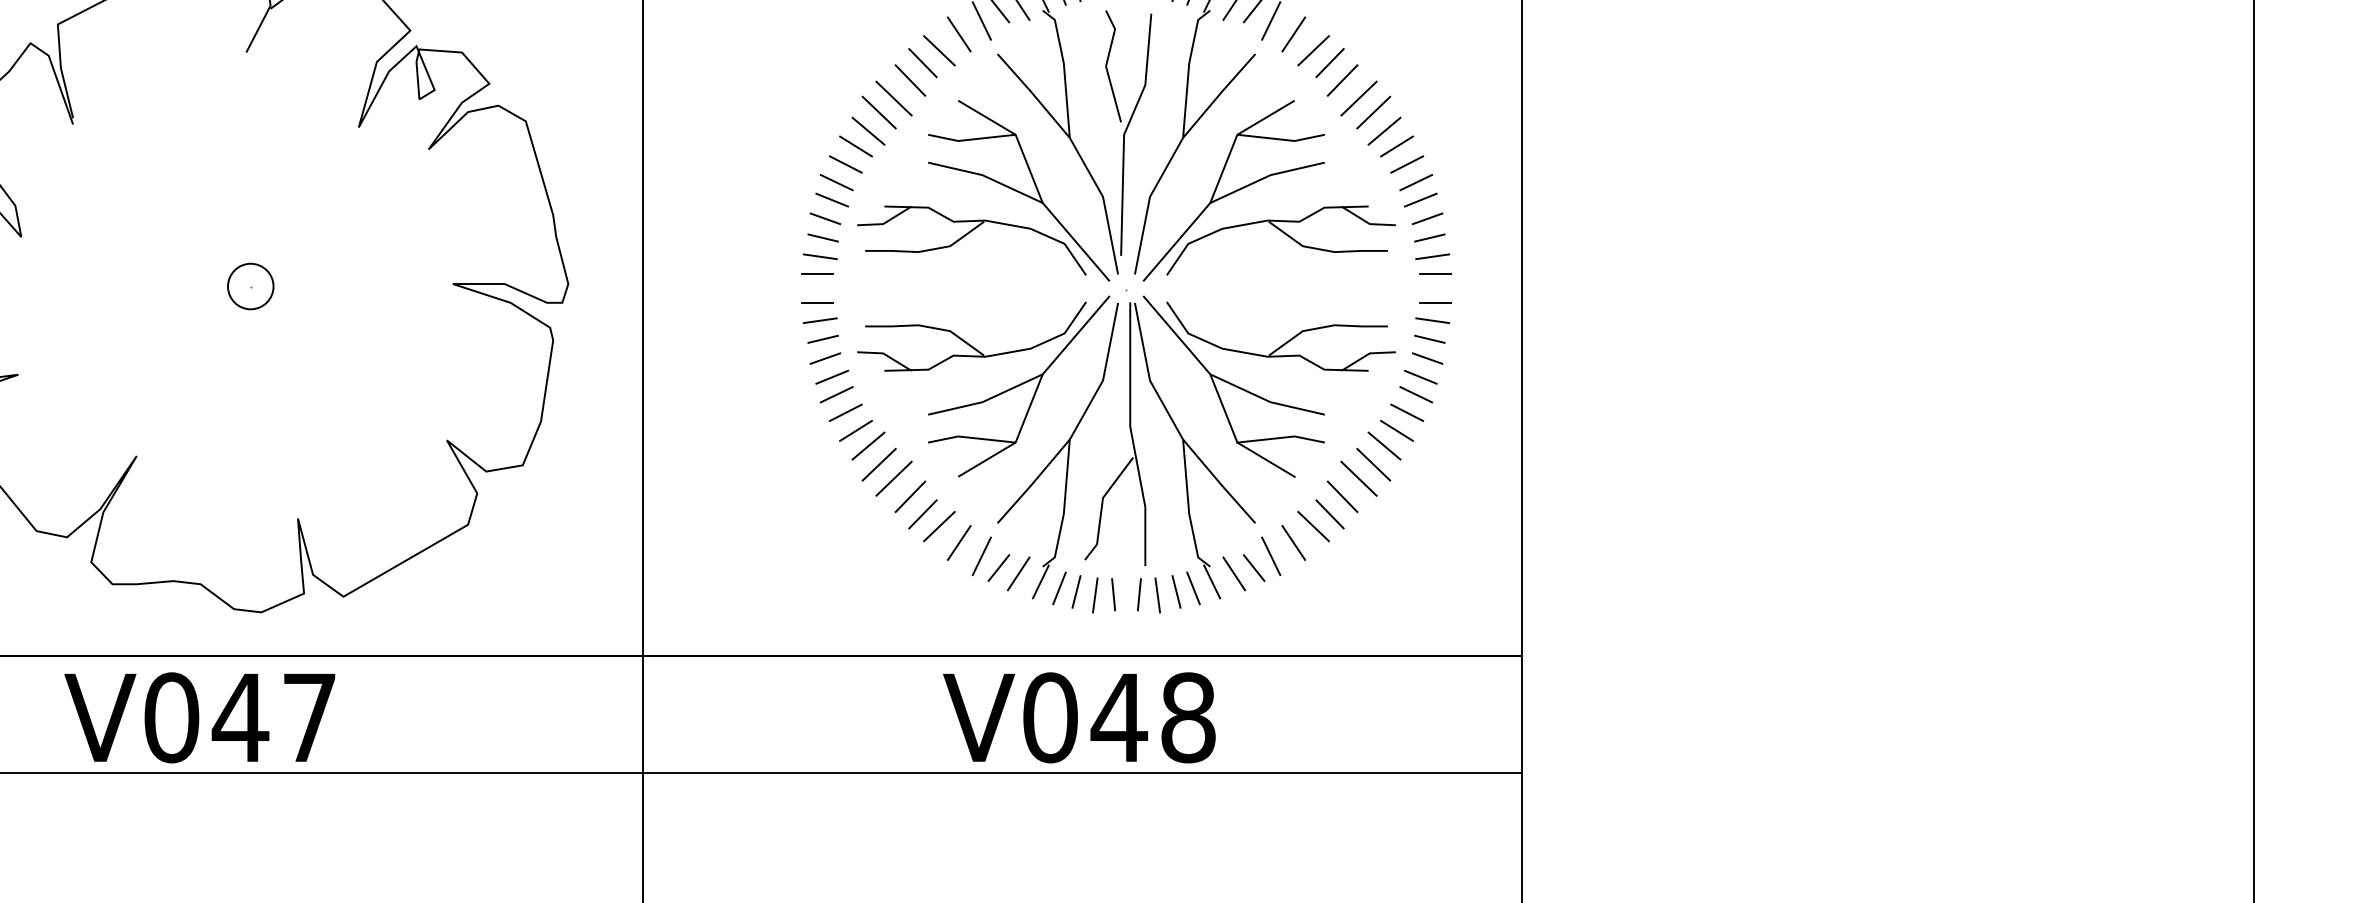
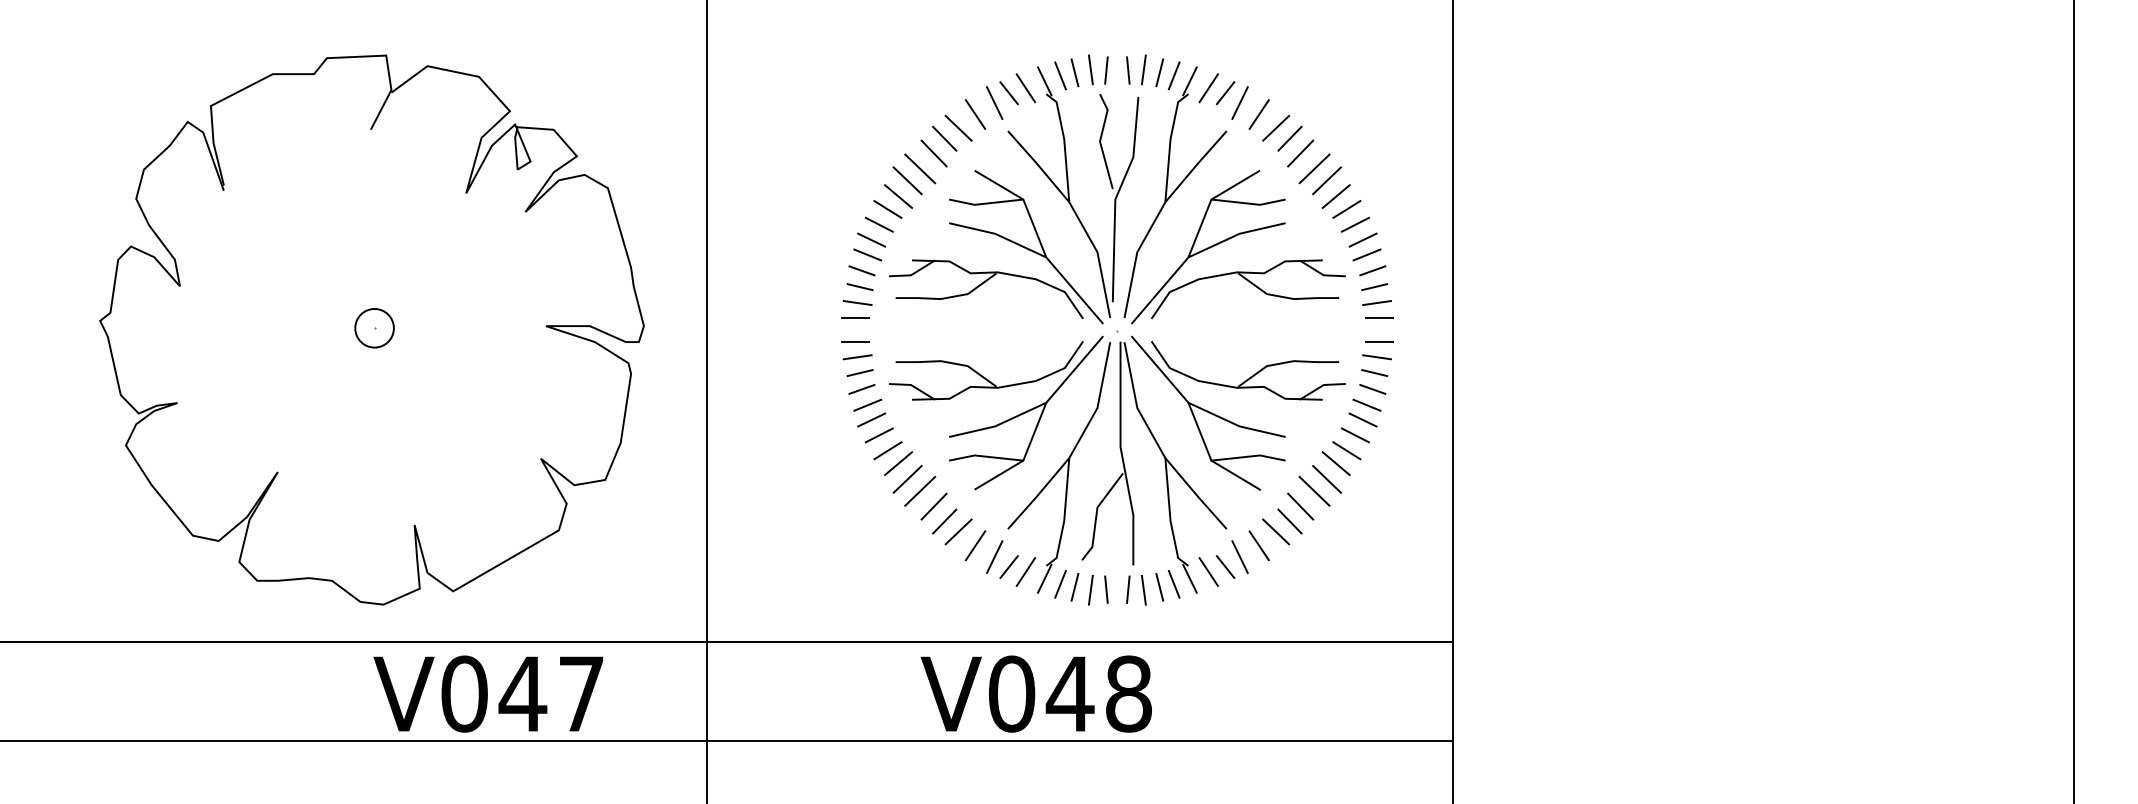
text: (199, 717) -> (488, 693), moved
text: (1078, 717) -> (1035, 693), moved

